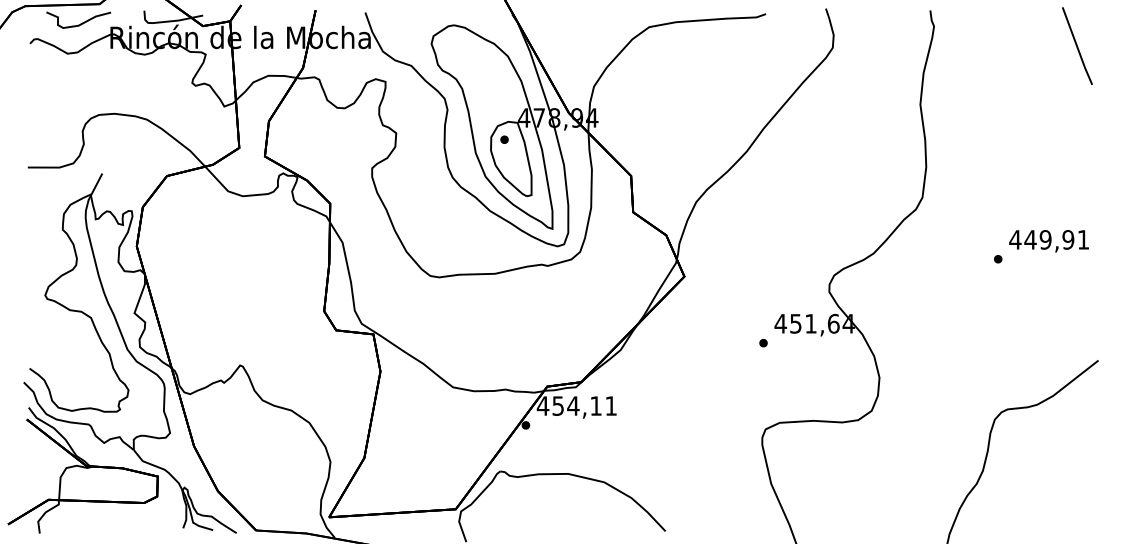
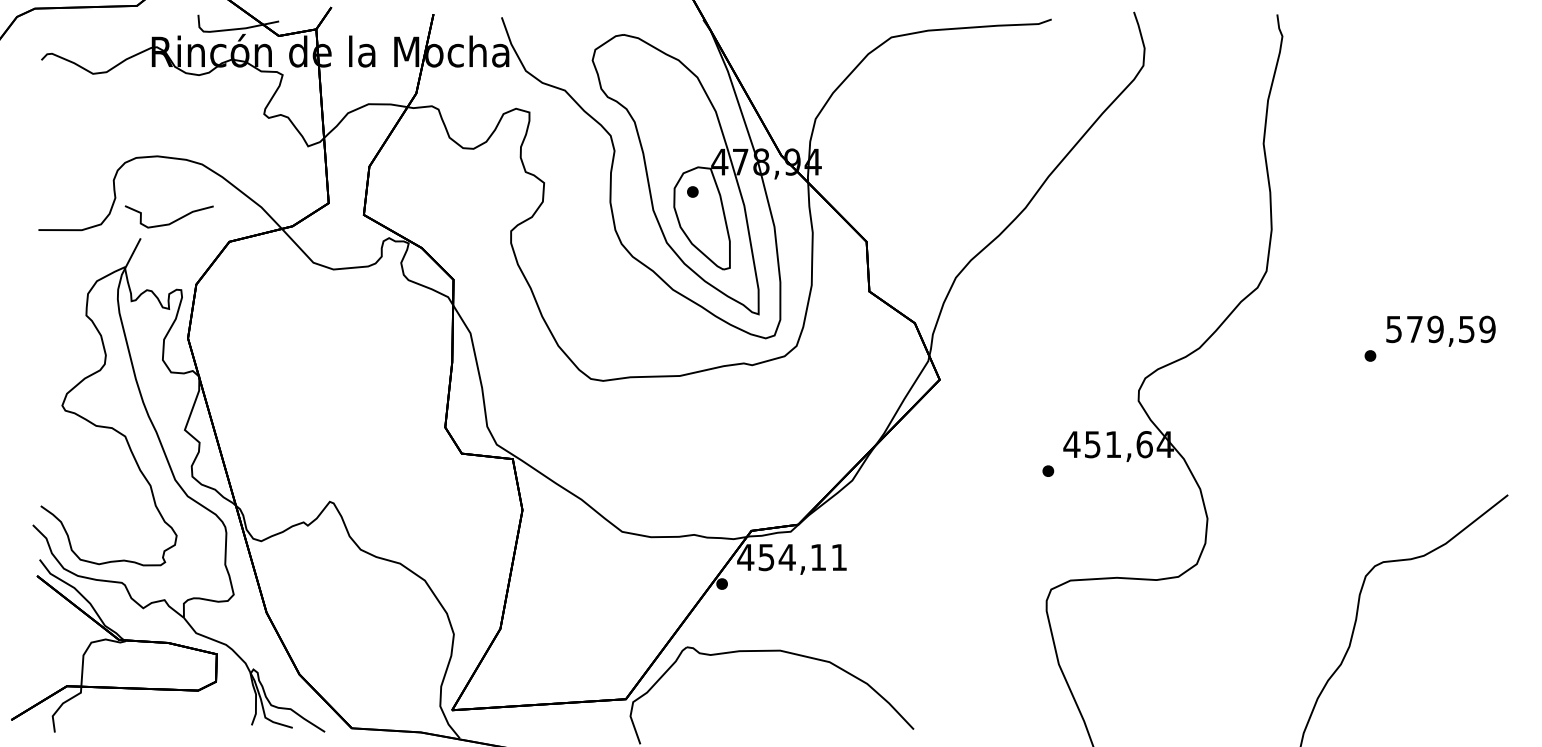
curve: (79, 24) -> (170, 222), moved
line: (1077, 46) -> (1479, 63), removed
text: (1049, 239) -> (1440, 329), 449,91 -> 579,59

